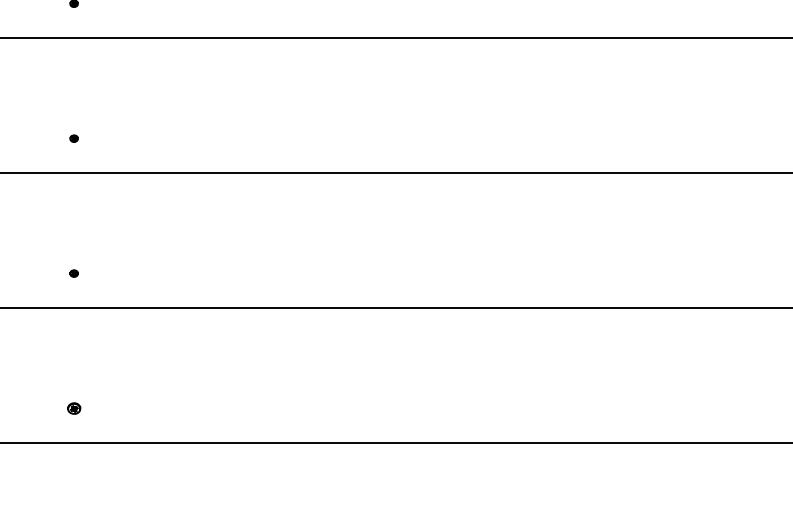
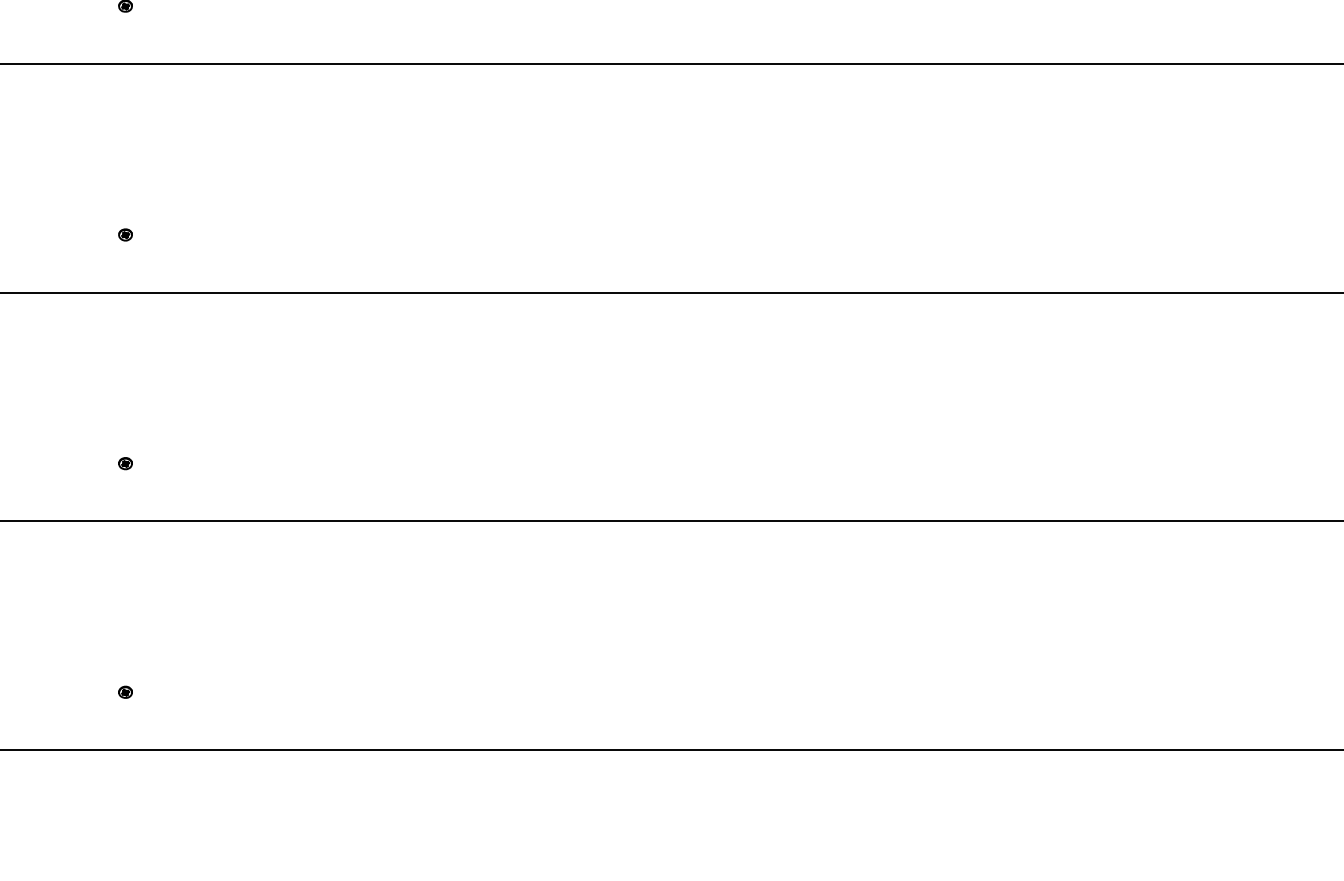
part: (73, 408) -> (124, 692), size x0.62

